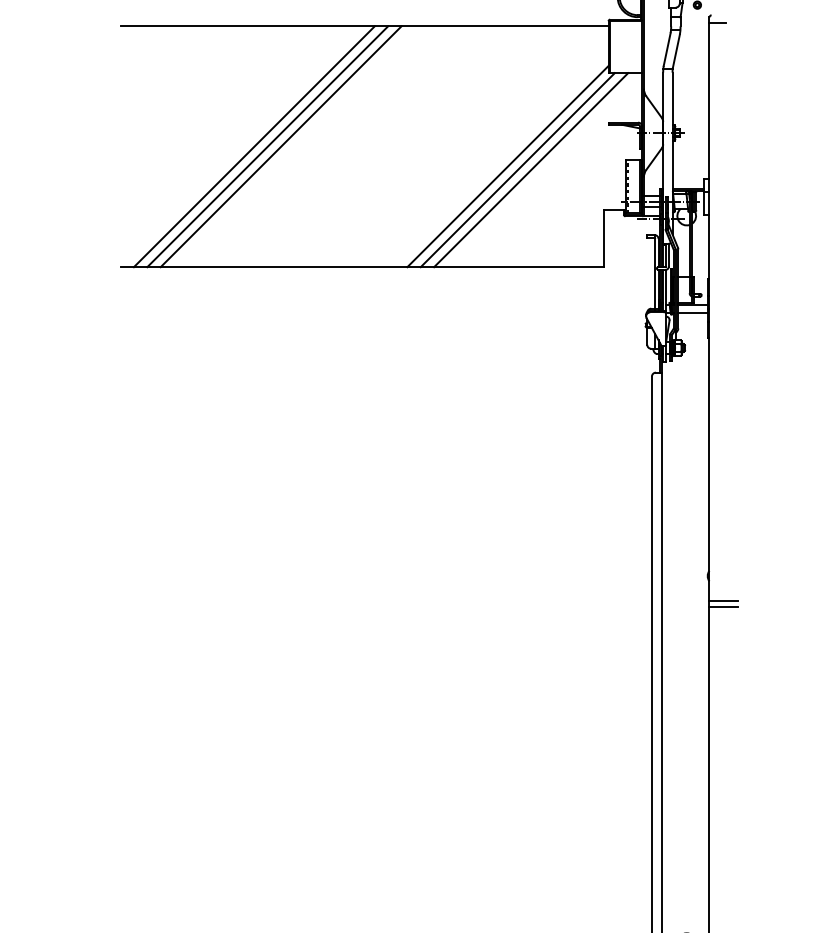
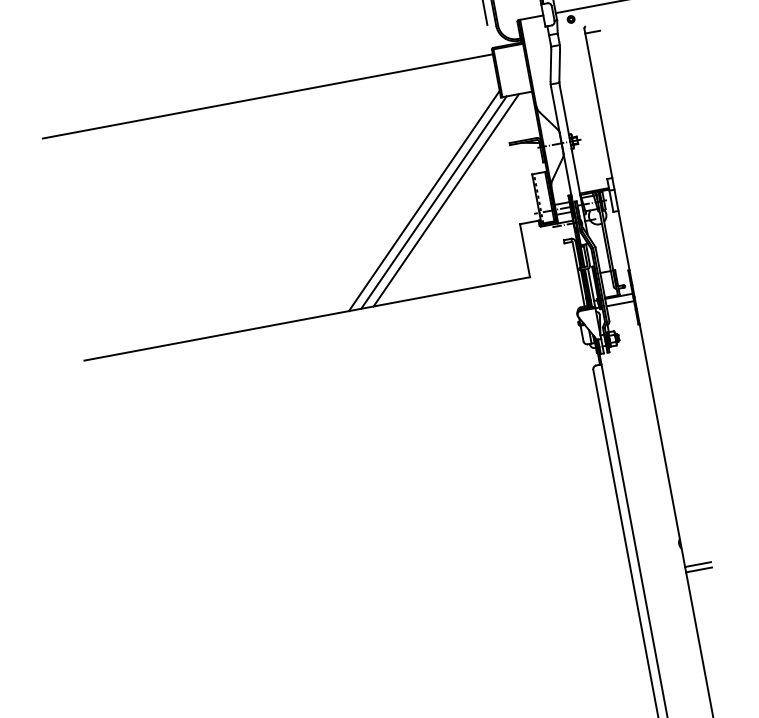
line: (253, 146) -> (186, 226), removed
line: (267, 146) -> (199, 223), removed
line: (280, 146) -> (211, 221), removed

